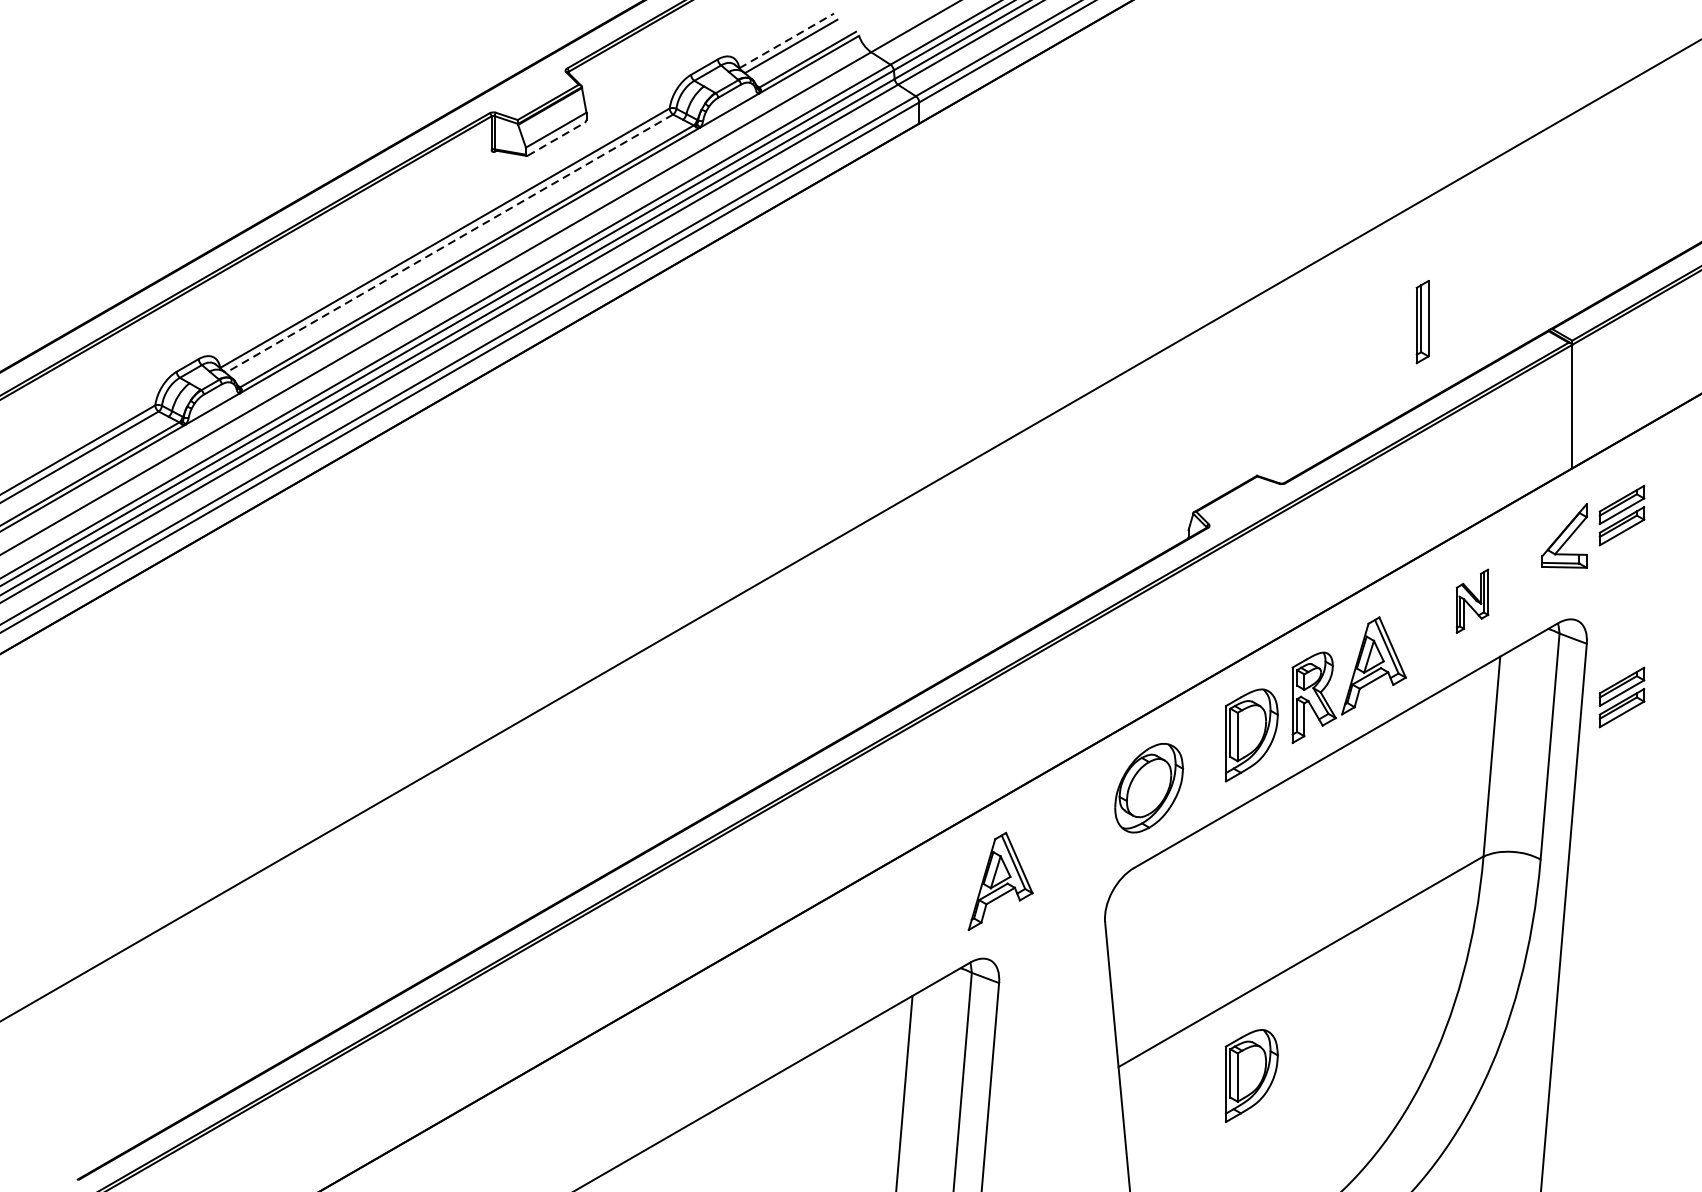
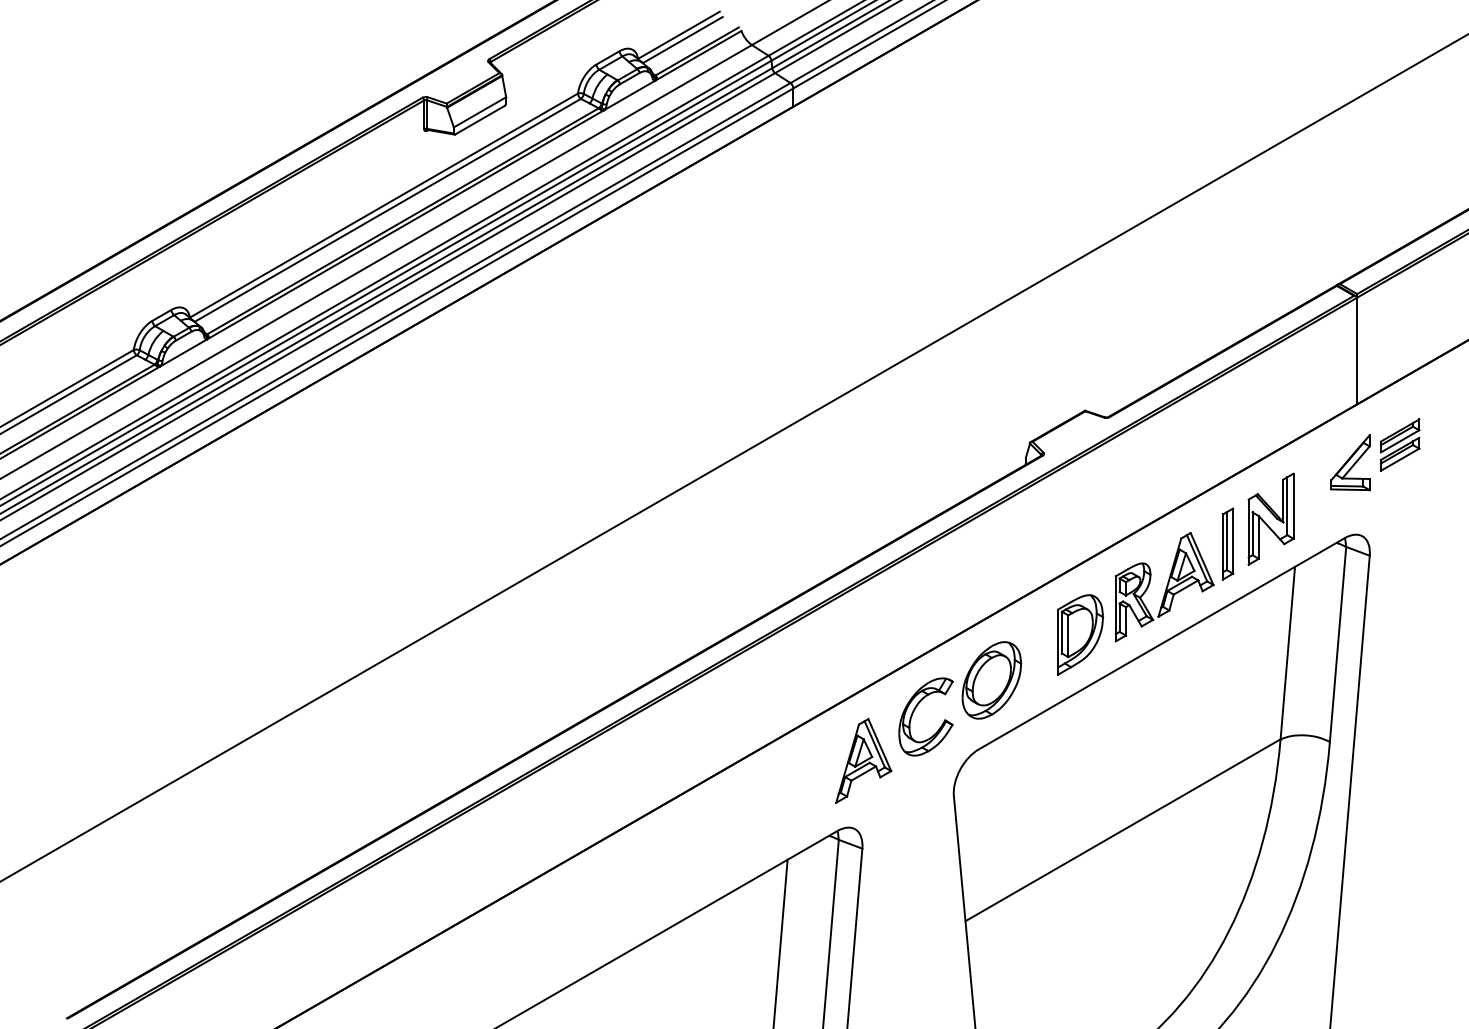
line: (787, 41) -> (679, 35), dashed -> solid
line: (556, 138) -> (480, 119), dashed -> solid
line: (449, 243) -> (387, 210), dashed -> solid
part: (1422, 321) -> (1227, 543), moved
part: (1471, 600) -> (1270, 518), size x1.67
part: (1621, 696) -> (1399, 601), removed
part: (1059, 824) -> (914, 711), added
part: (1251, 1075) -> (1080, 928), removed

